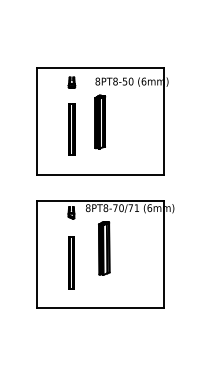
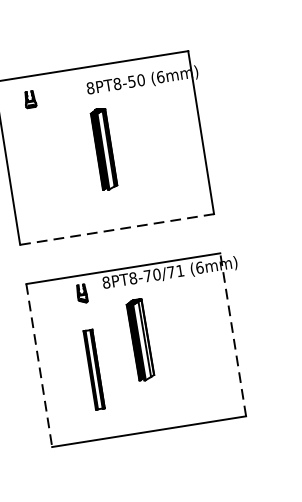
part: (71, 82) -> (29, 99), moved
part: (71, 129) -> (62, 167), removed
line: (100, 175) -> (117, 230), solid -> dashed
line: (36, 254) -> (39, 365), solid -> dashed
line: (164, 254) -> (233, 334), solid -> dashed

